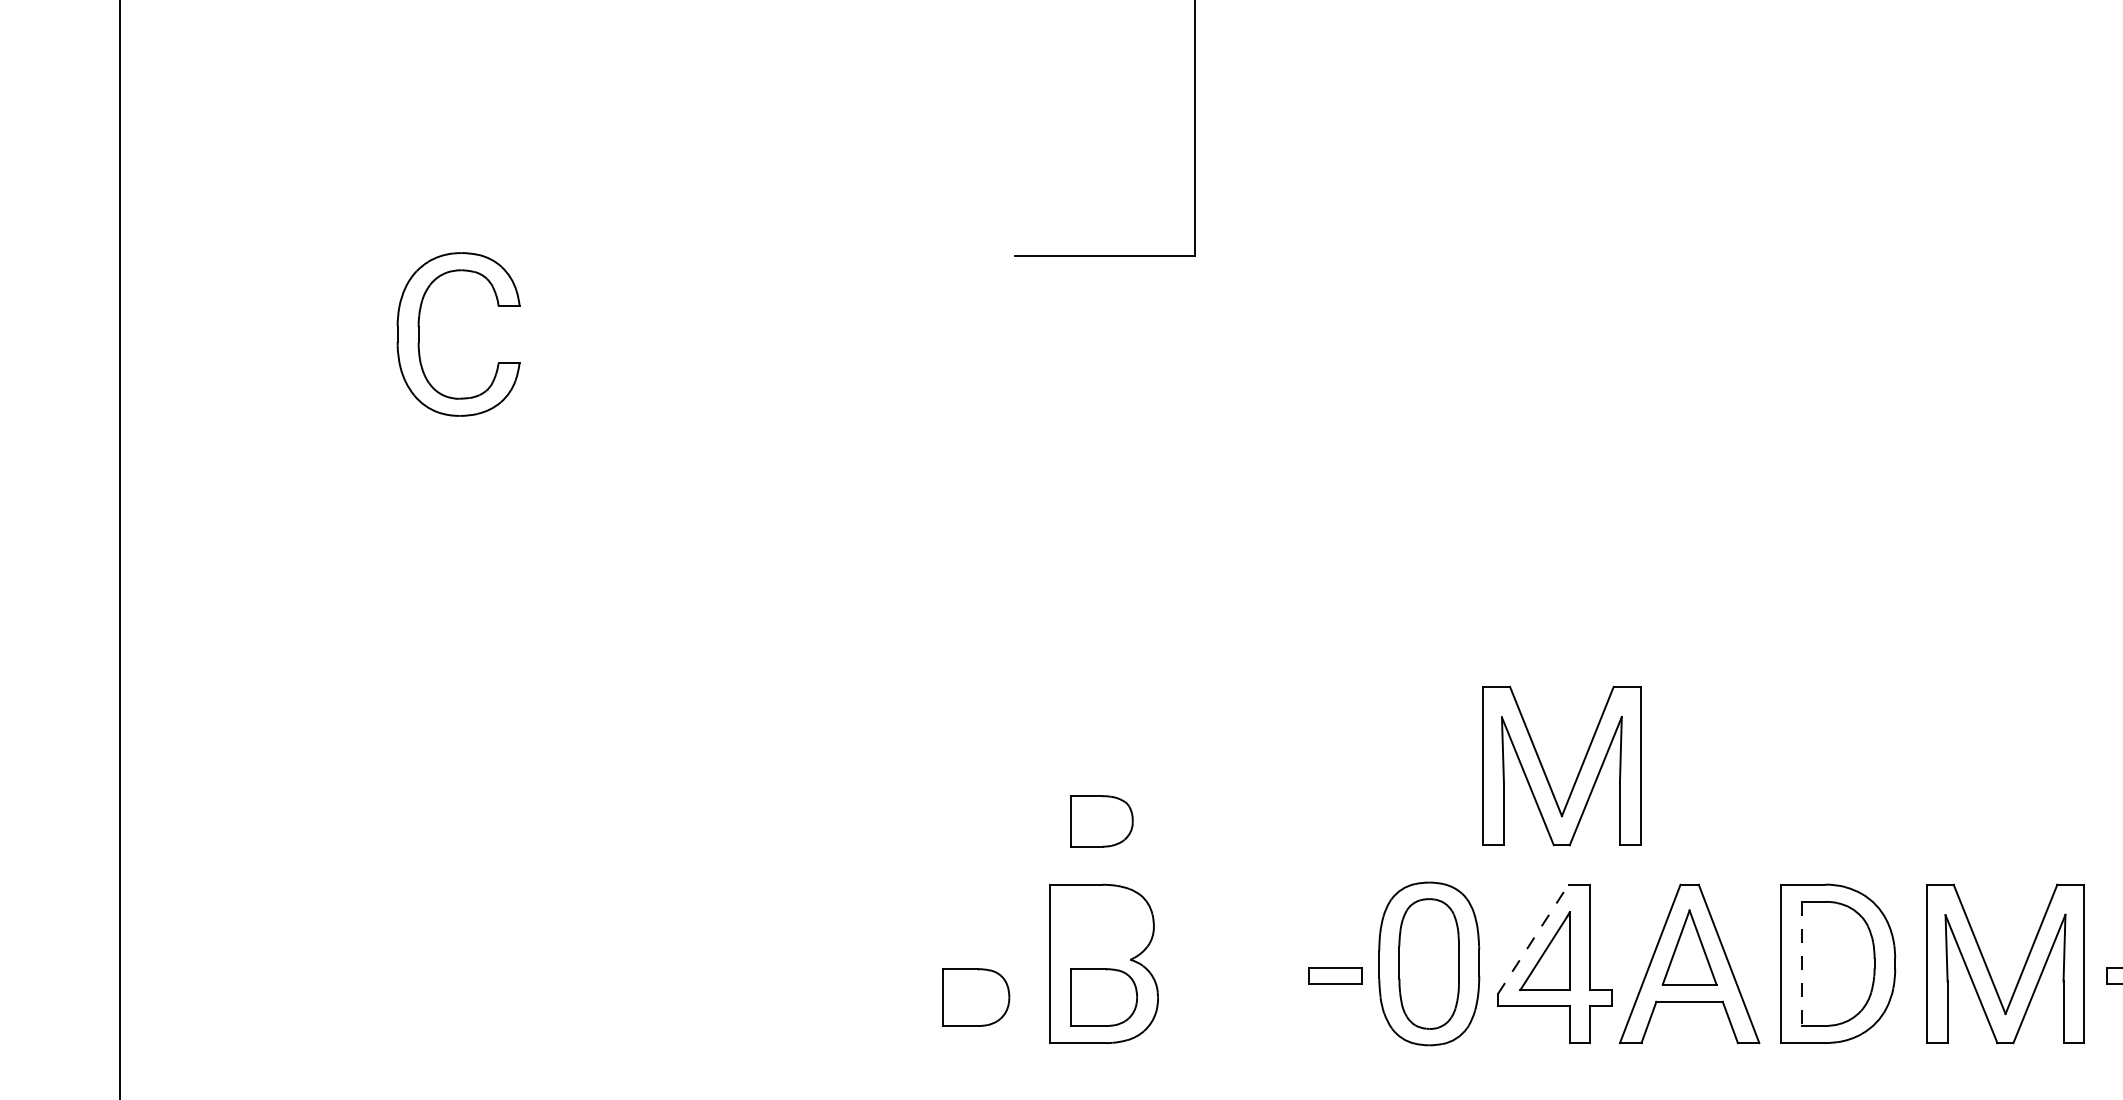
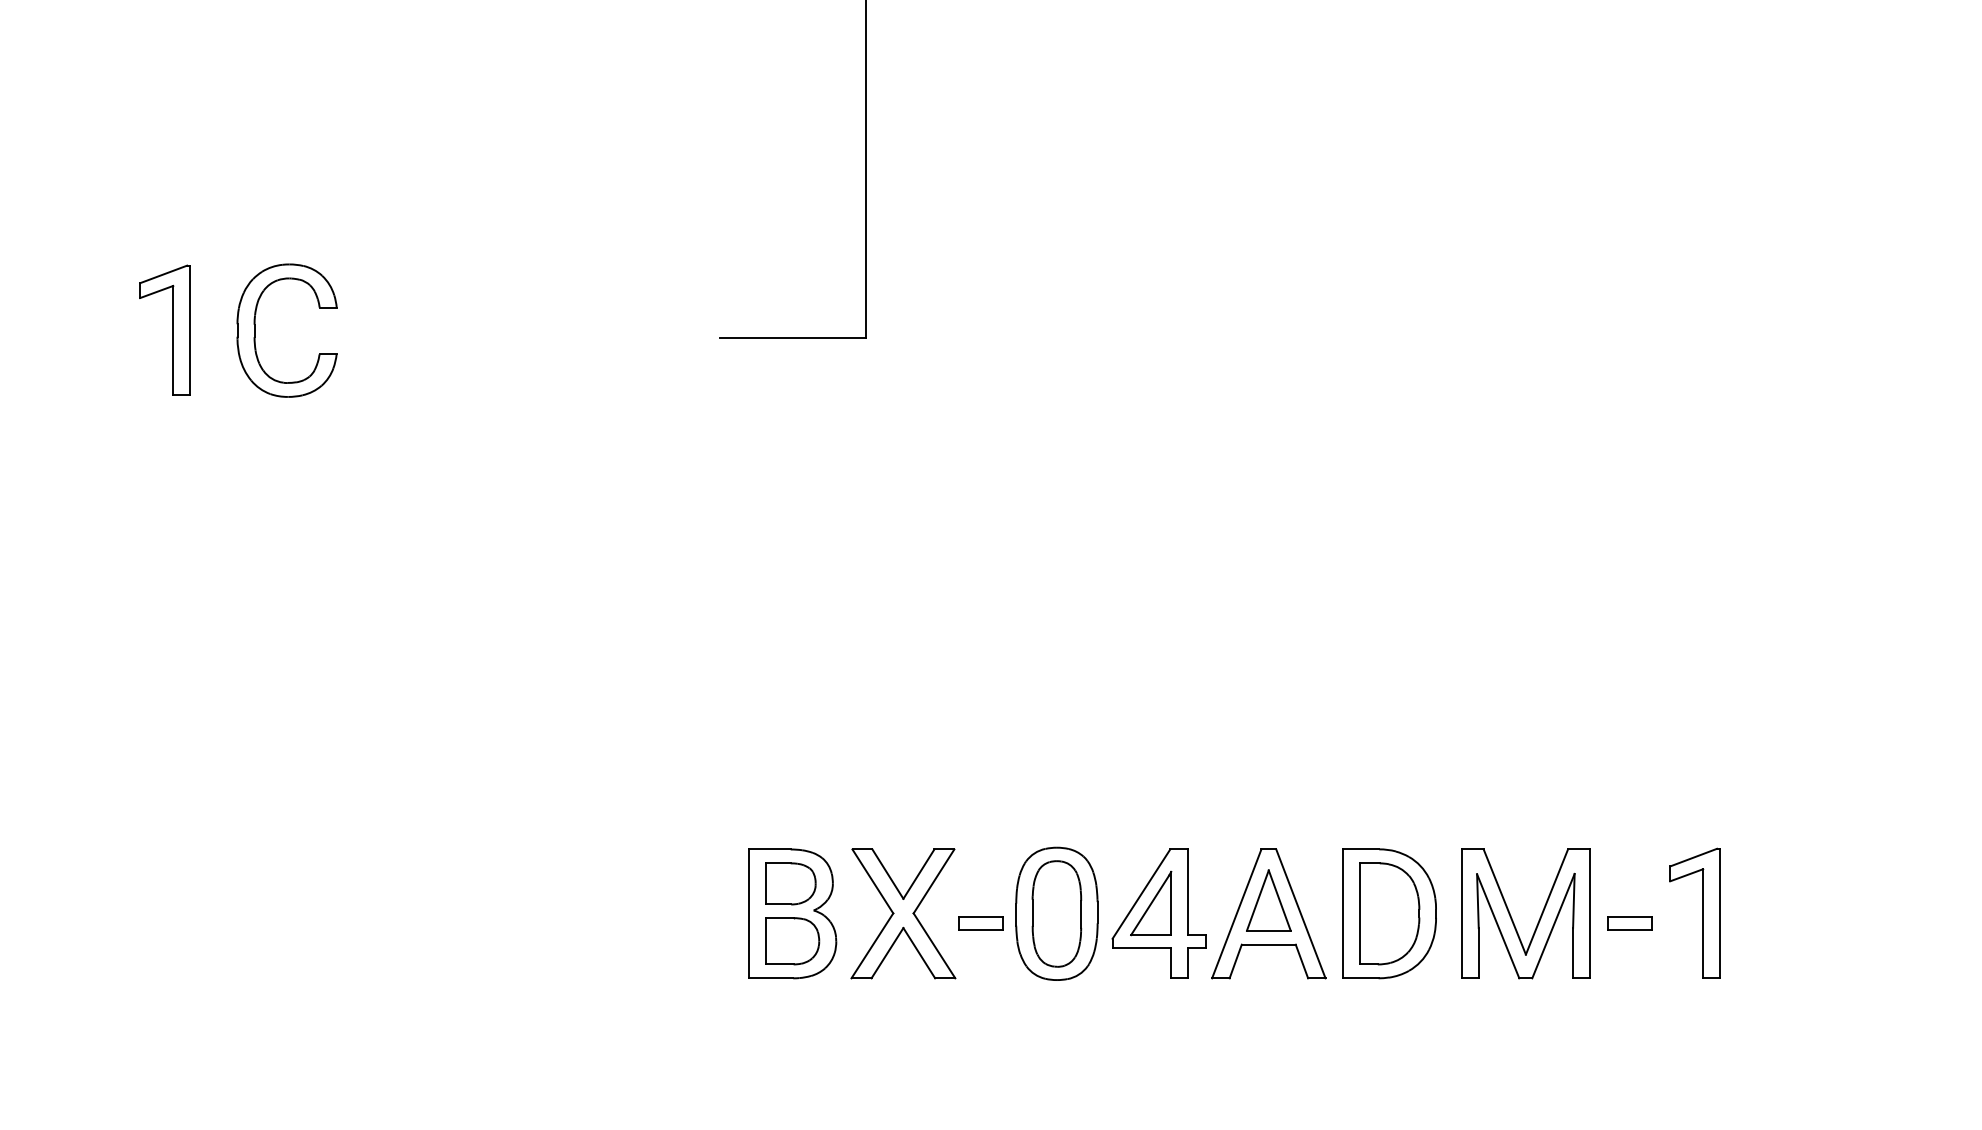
part: (342, 245) -> (172, 329), added
part: (419, 334) -> (255, 330), moved
part: (1546, 774) -> (1152, 759), removed
part: (1101, 820) -> (790, 883), moved
line: (1533, 938) -> (1141, 893), dashed -> solid
part: (1240, 963) -> (903, 913), added
line: (1801, 964) -> (1359, 914), dashed -> solid
part: (976, 997) -> (688, 941), removed

